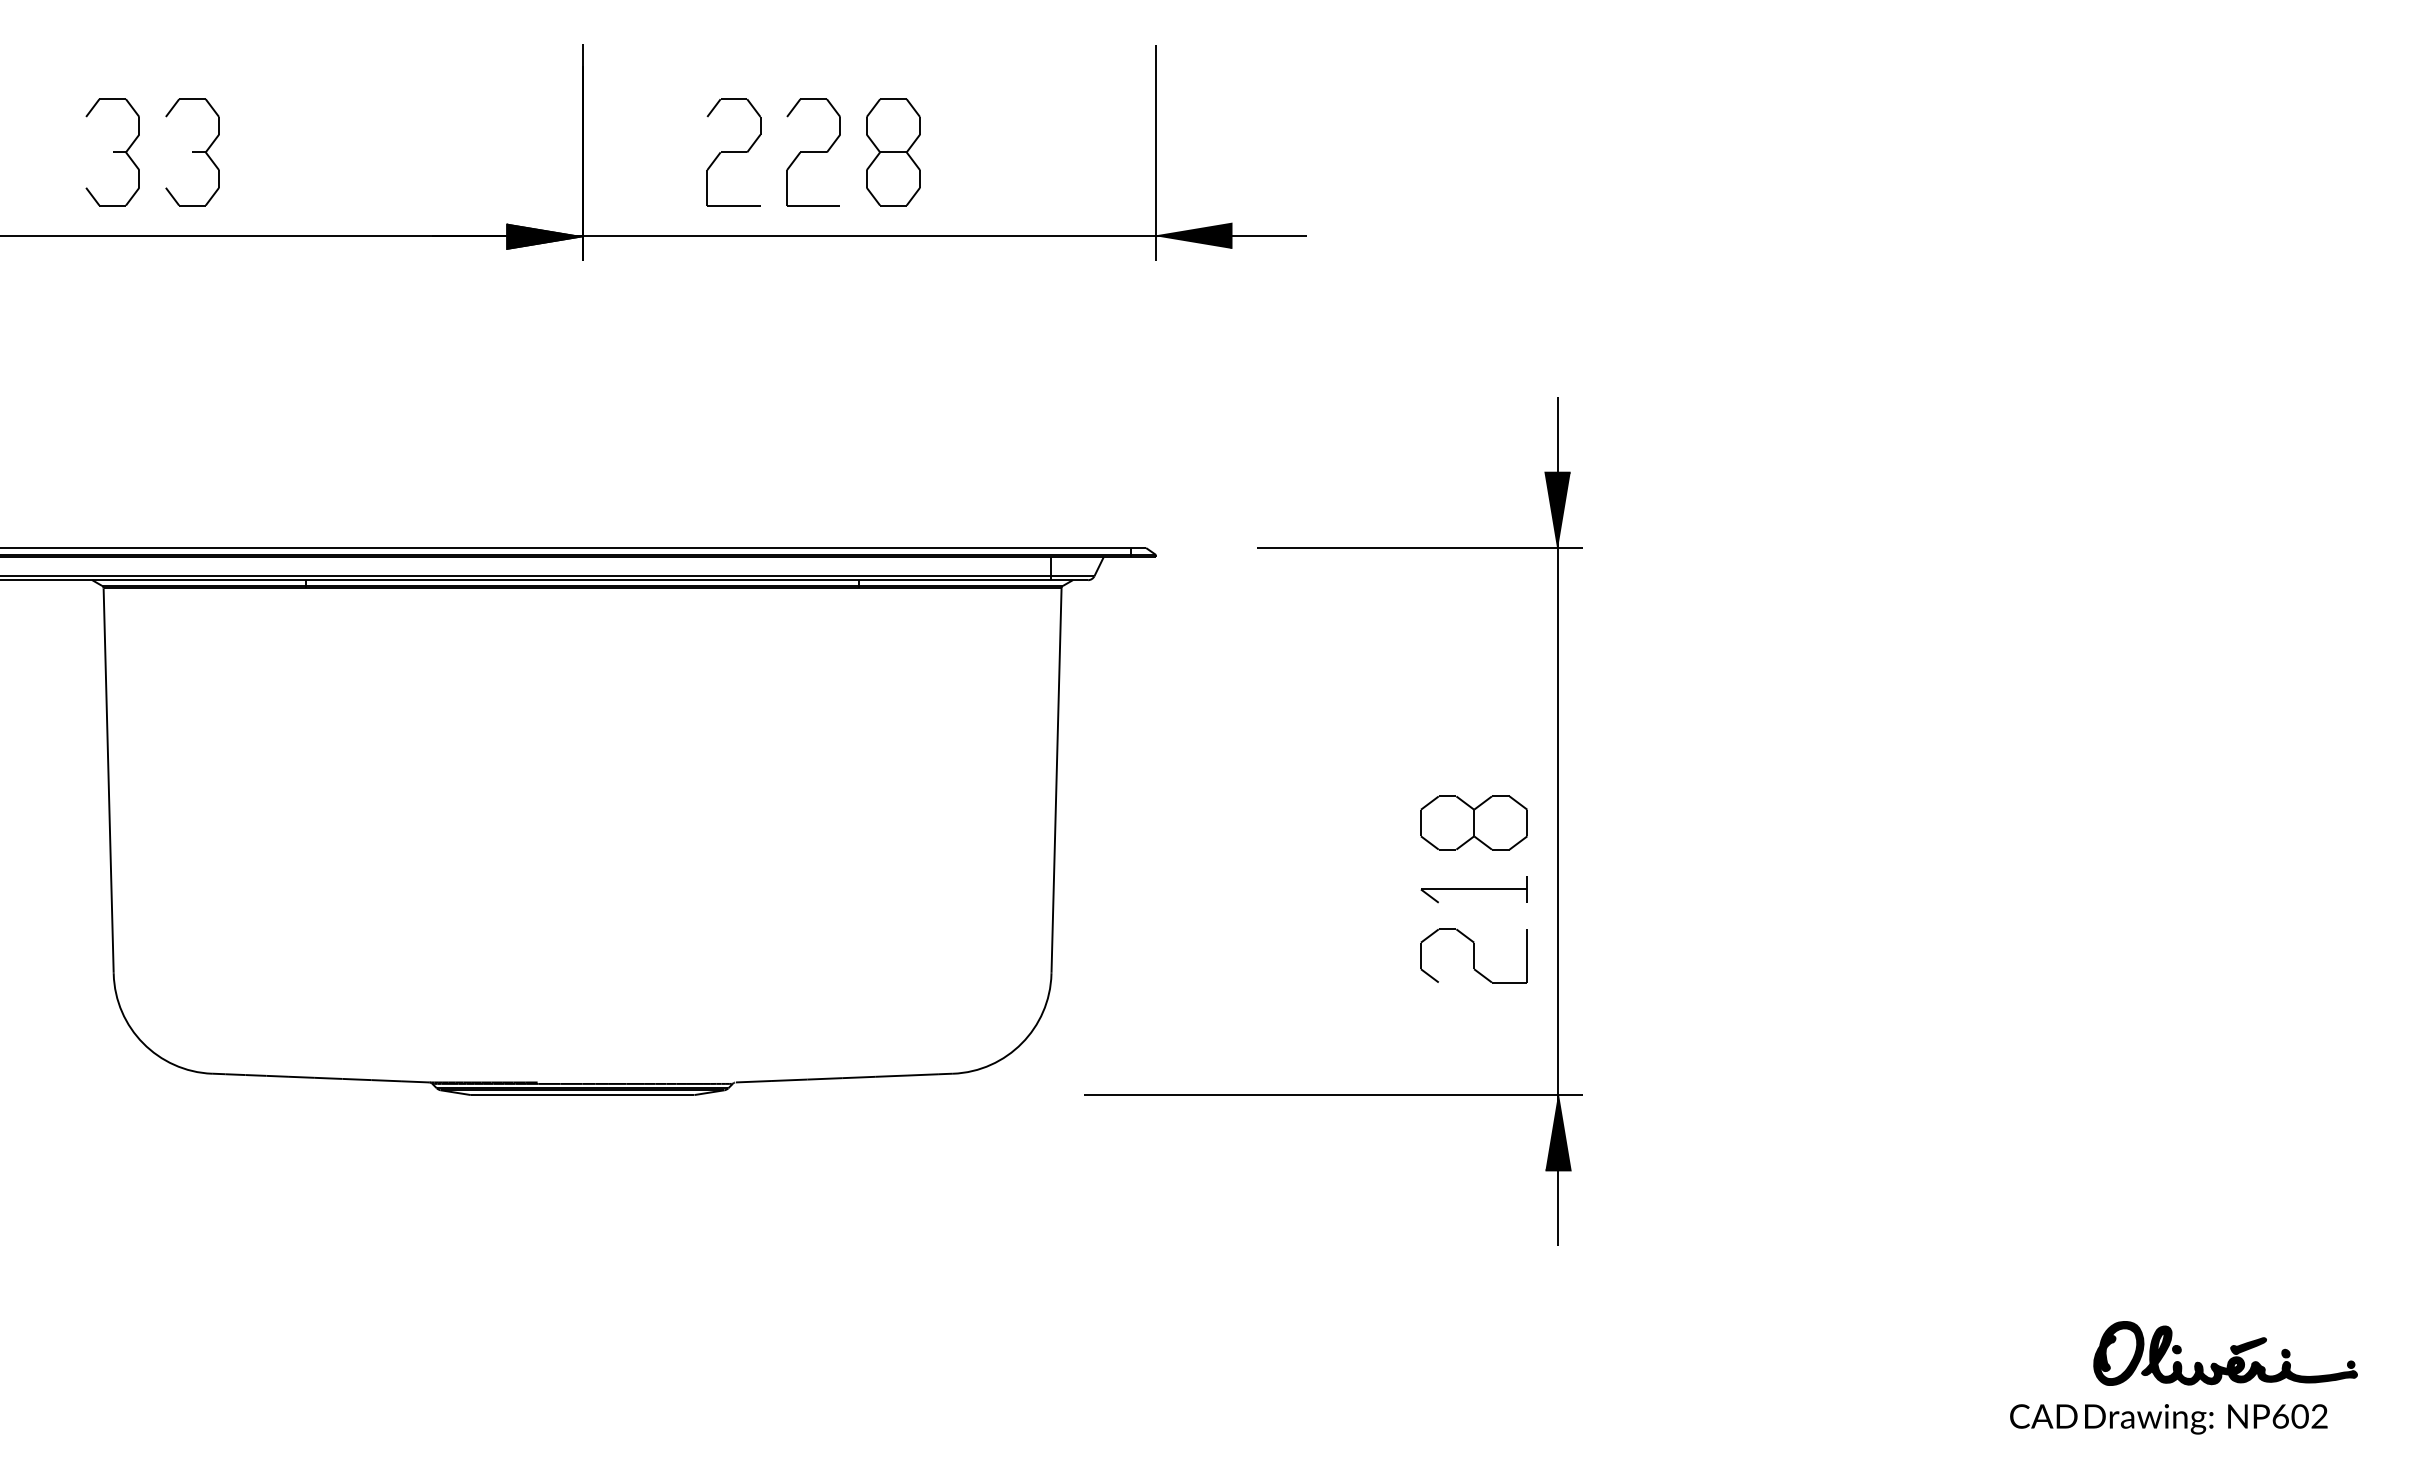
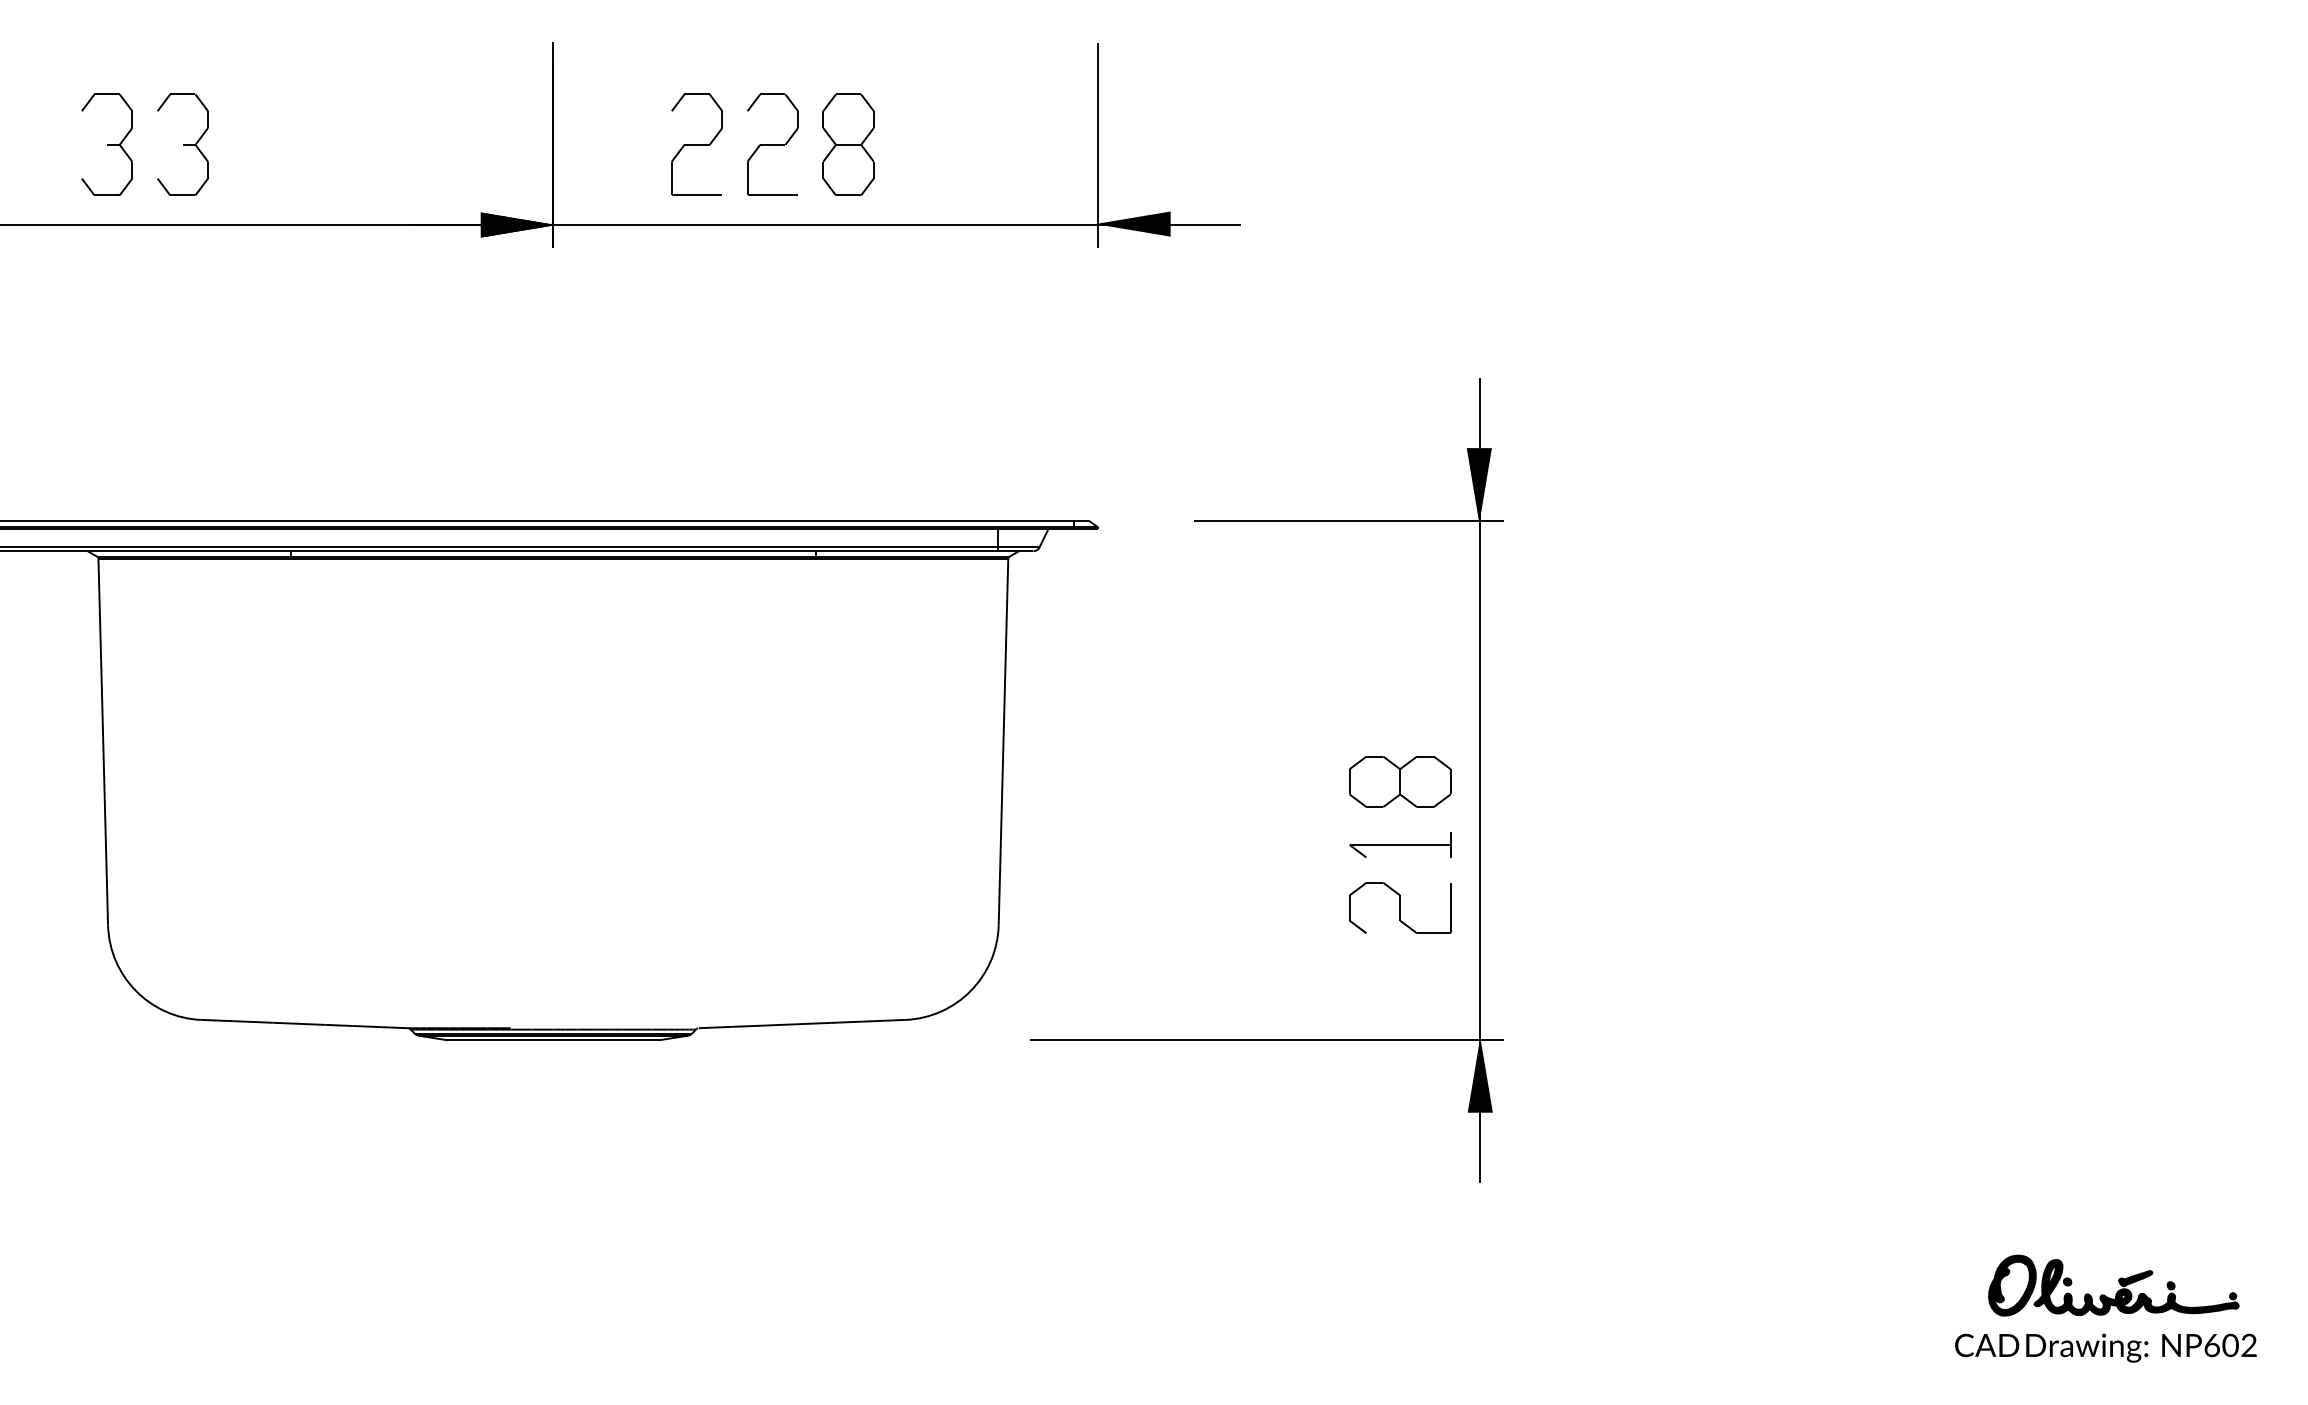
text: (2168, 1418) -> (2105, 1347), moved

